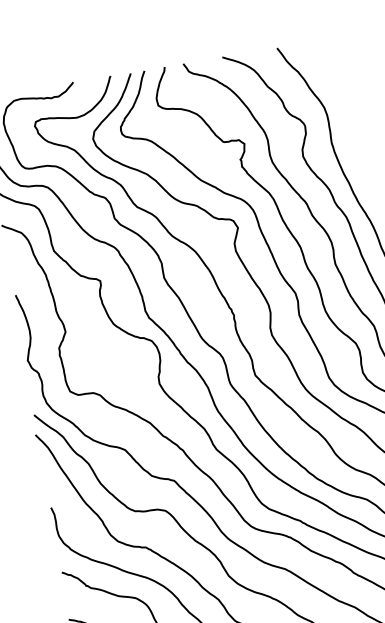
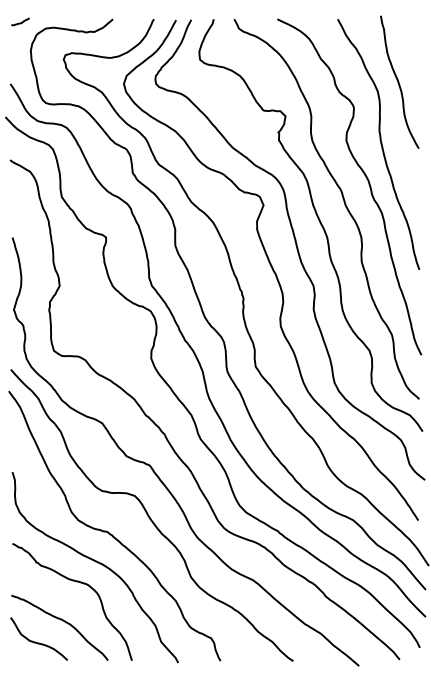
curve: (342, 95) -> (399, 81), added

